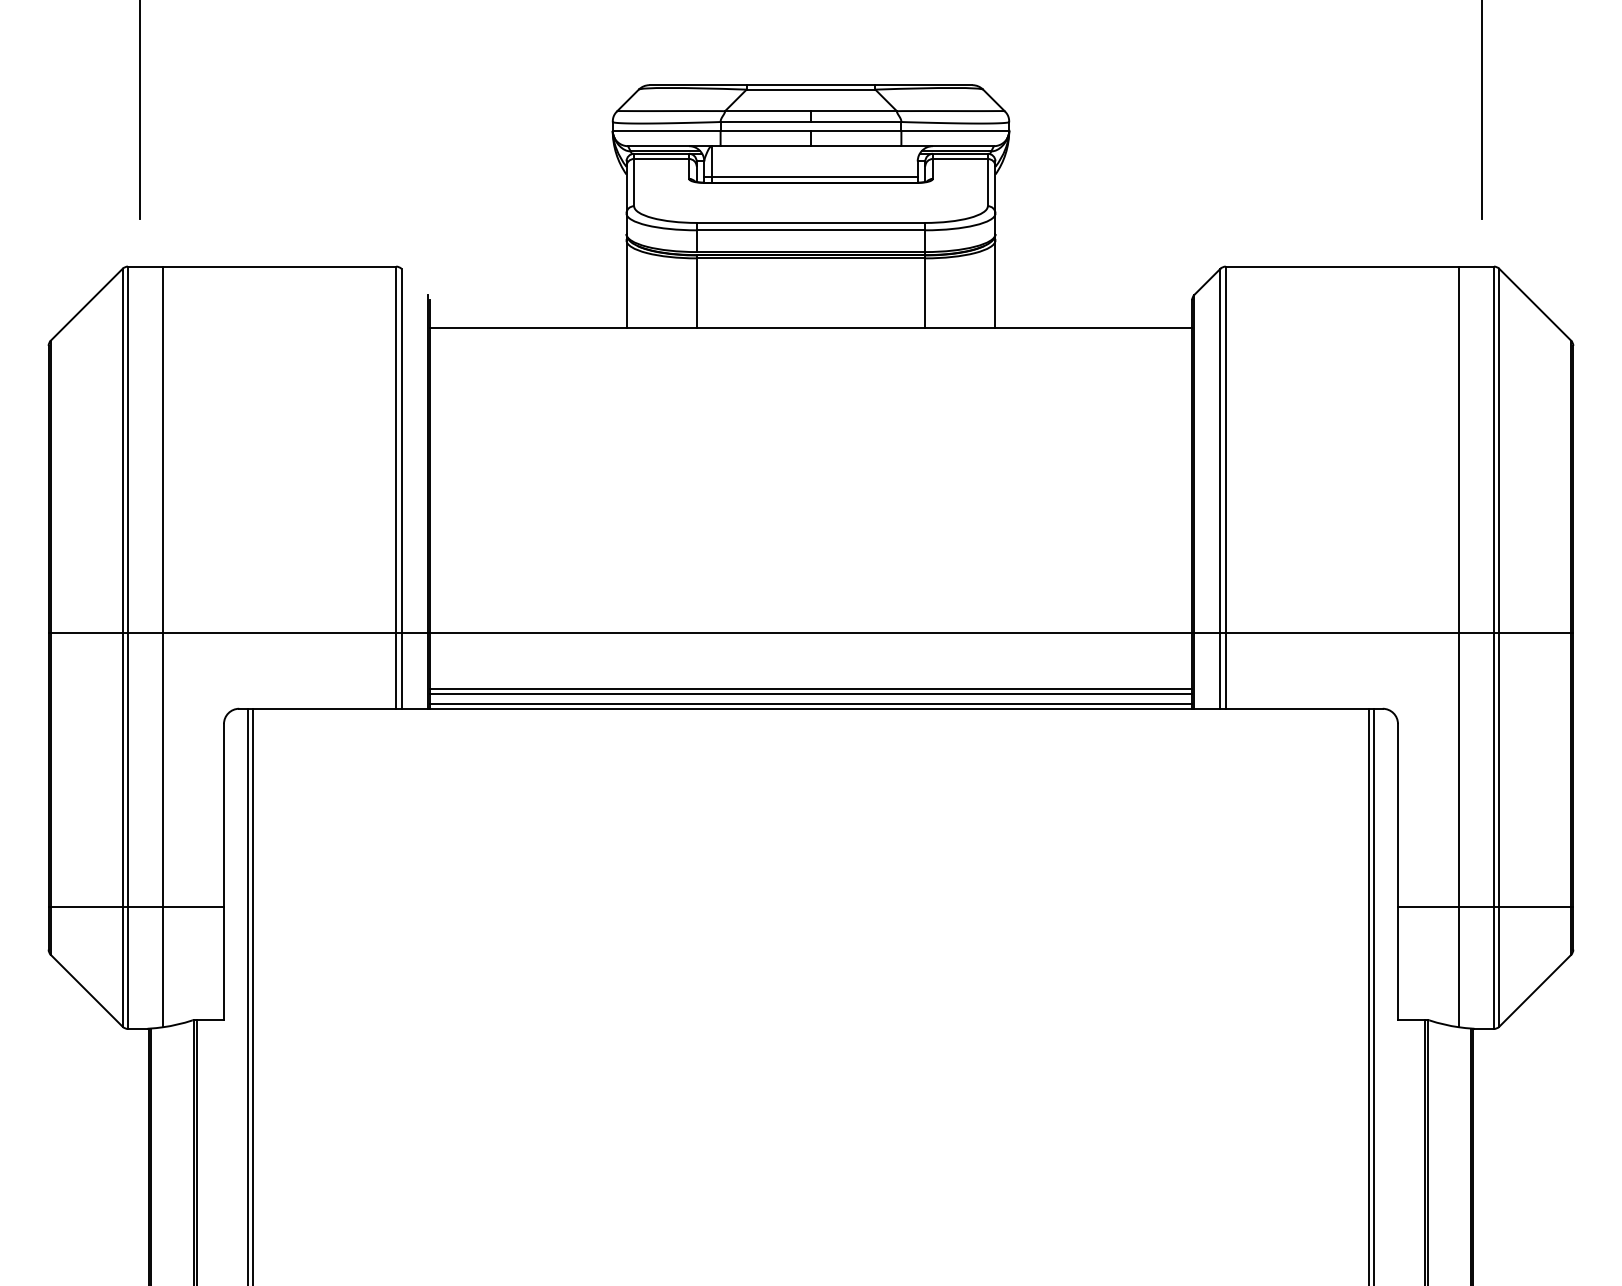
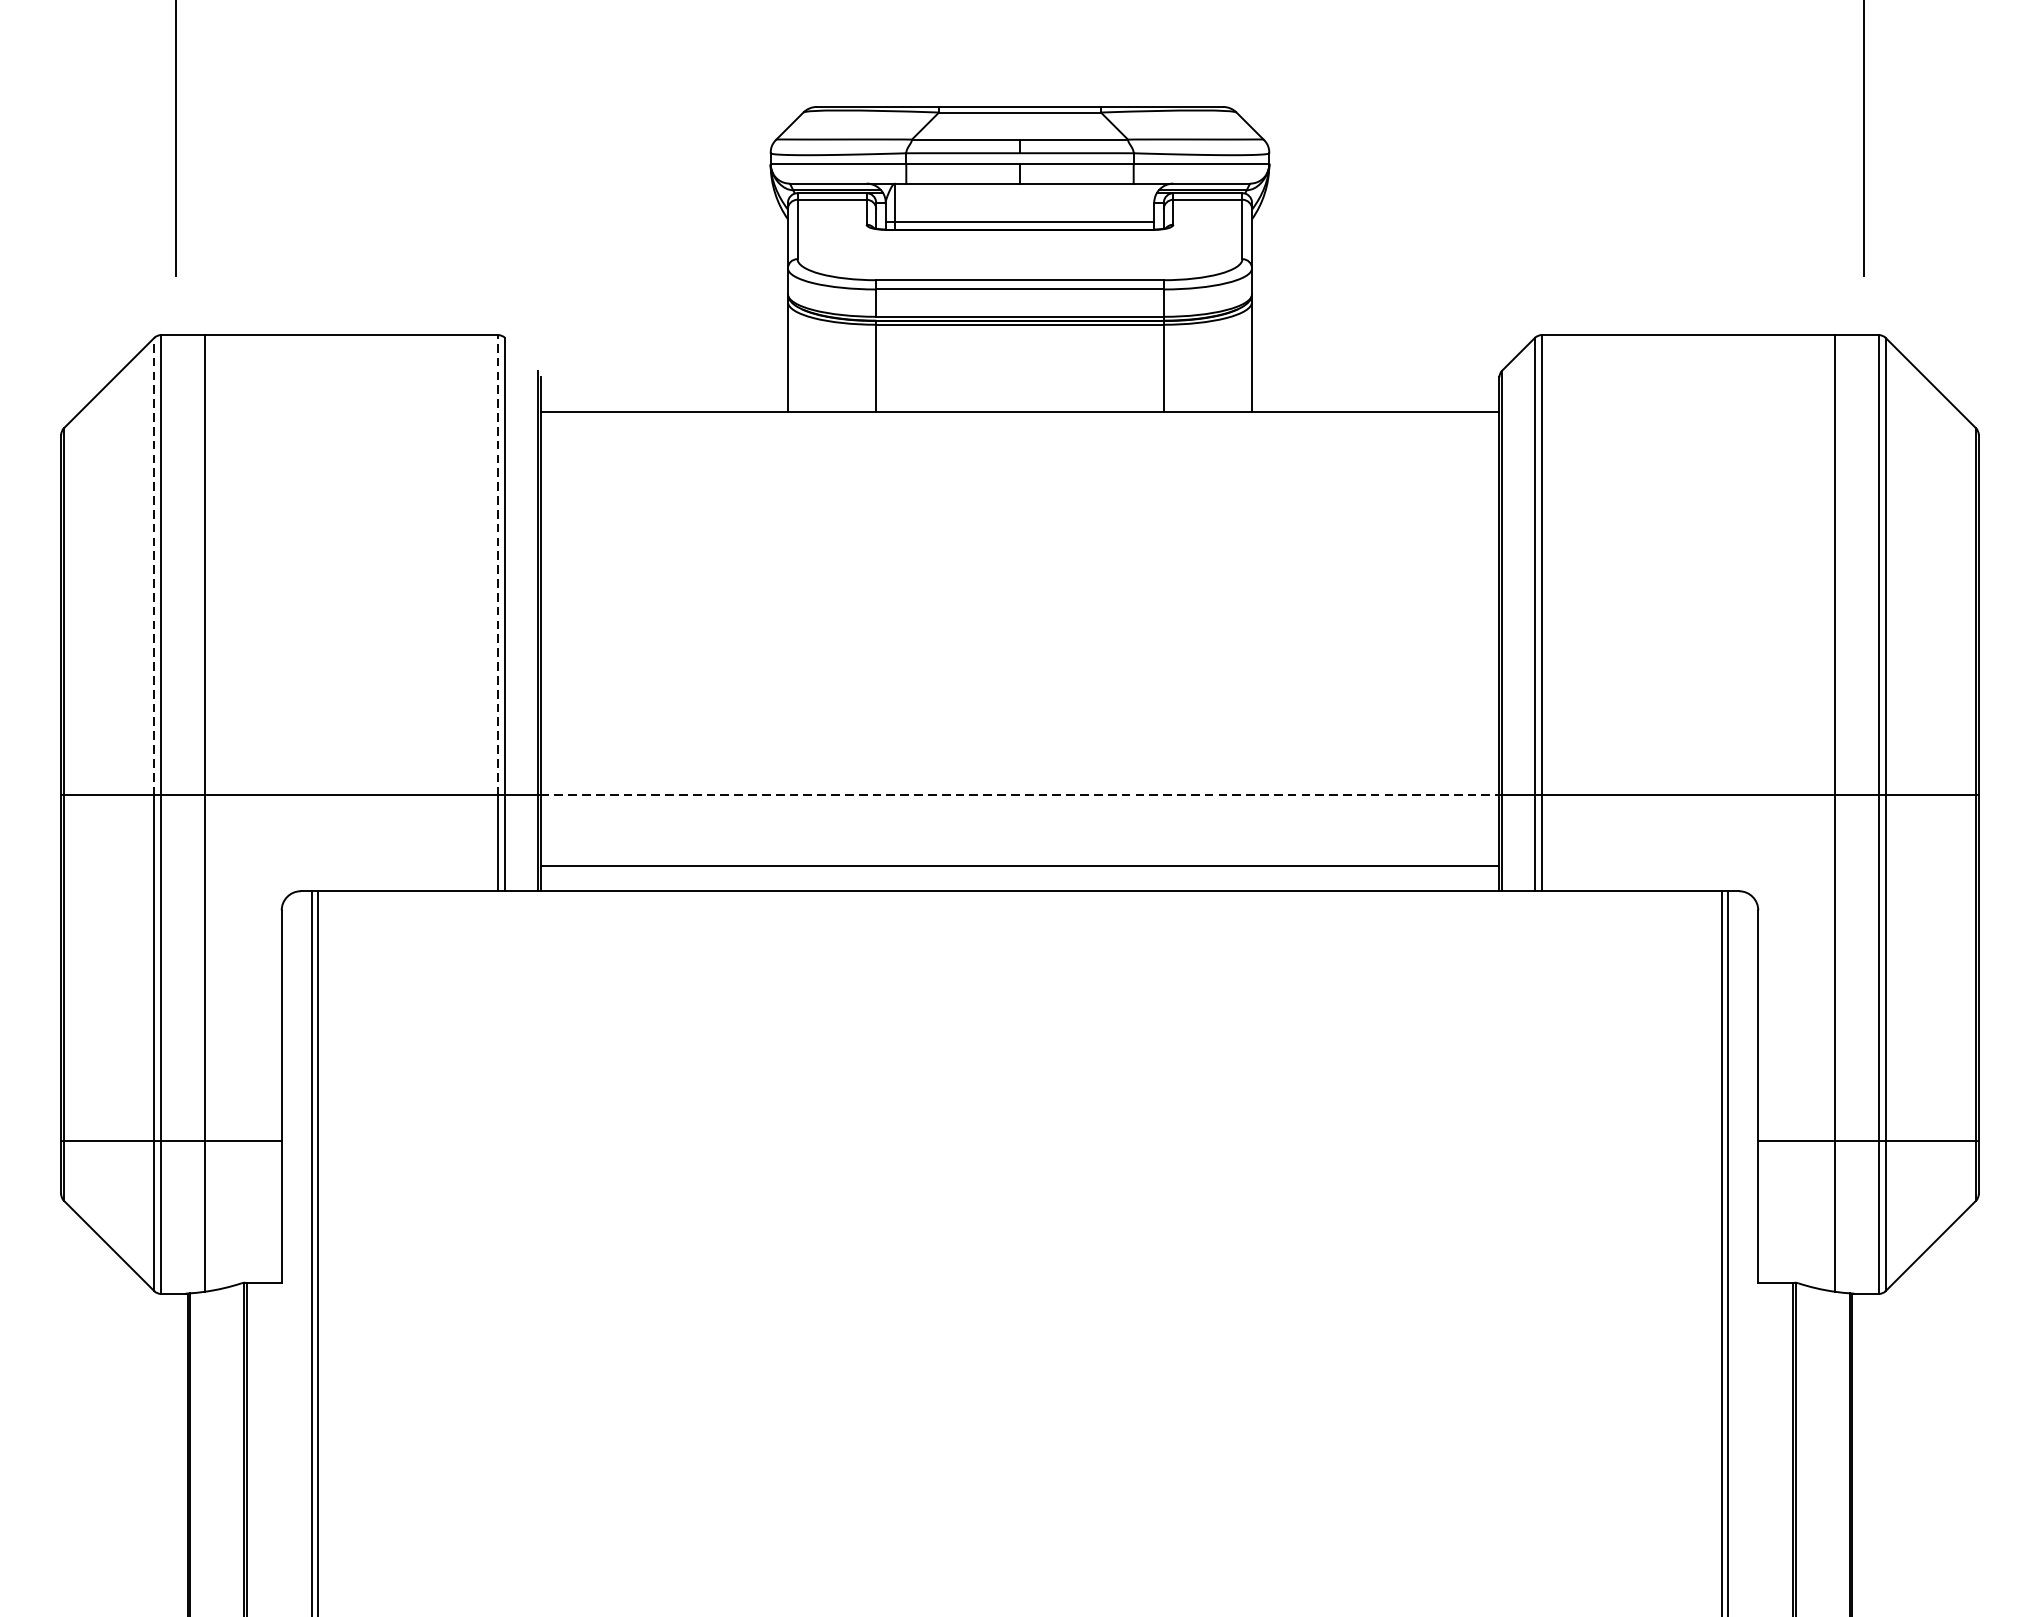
line: (396, 449) -> (498, 565), solid -> dashed
line: (122, 450) -> (154, 566), solid -> dashed
line: (811, 632) -> (1020, 795), solid -> dashed
line: (810, 693) -> (1019, 872), removed
line: (810, 704) -> (1019, 885), removed

